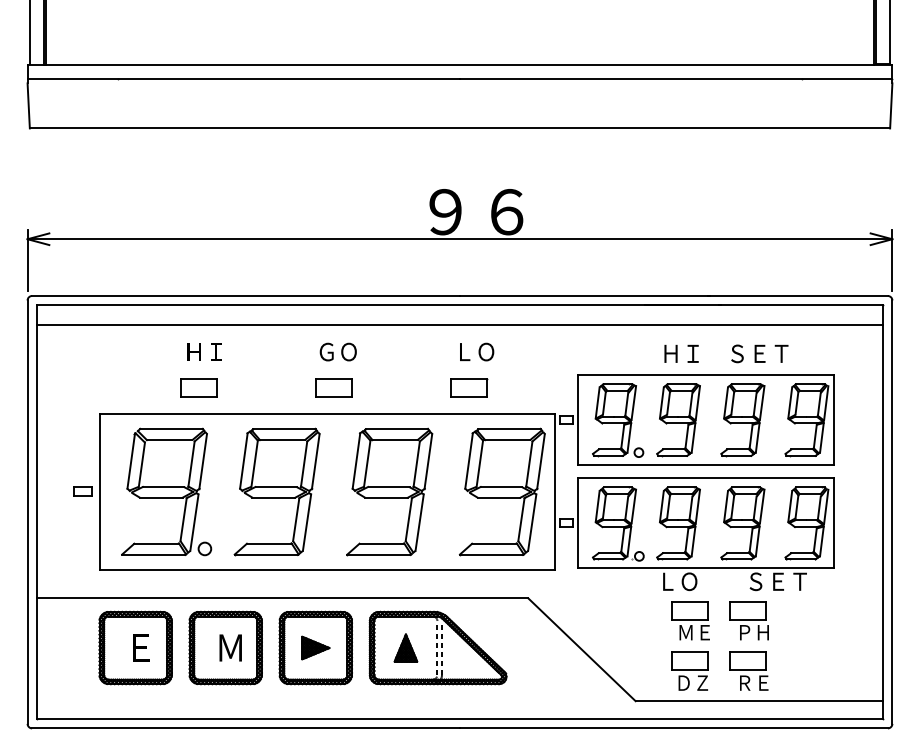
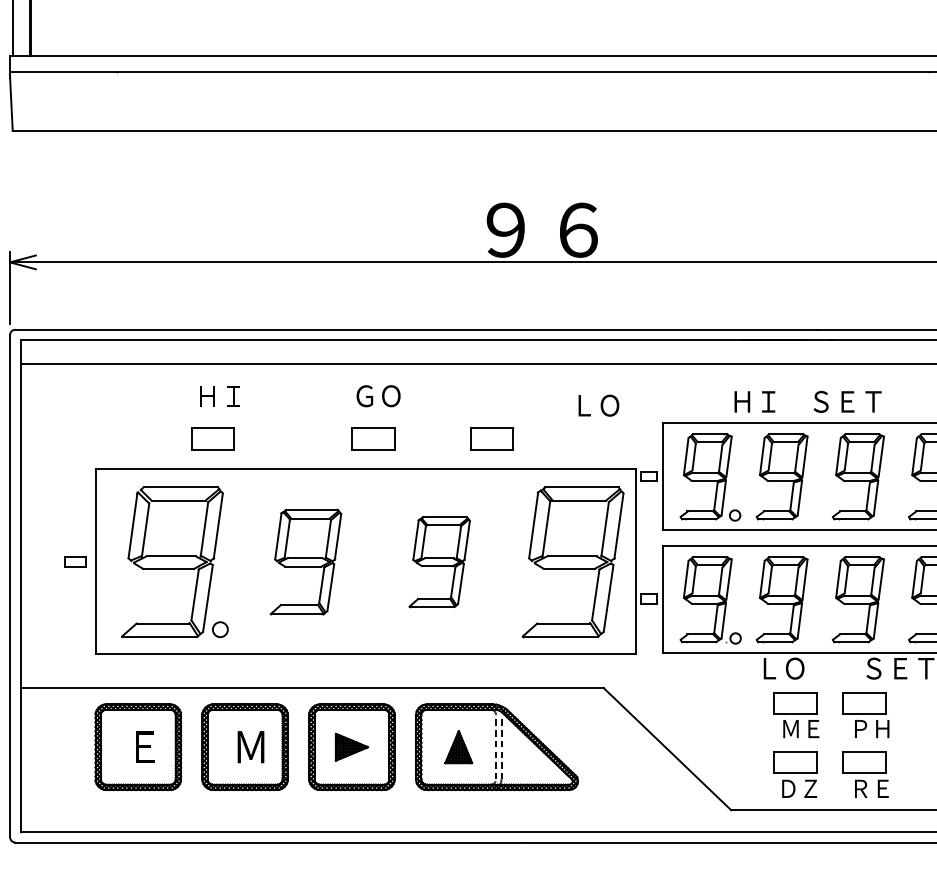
text: (477, 351) -> (599, 405), moved
text: (726, 353) -> (808, 401), moved
part: (469, 387) -> (492, 438), moved
part: (276, 491) -> (305, 561), size x0.7
part: (389, 491) -> (439, 561), size x0.6

